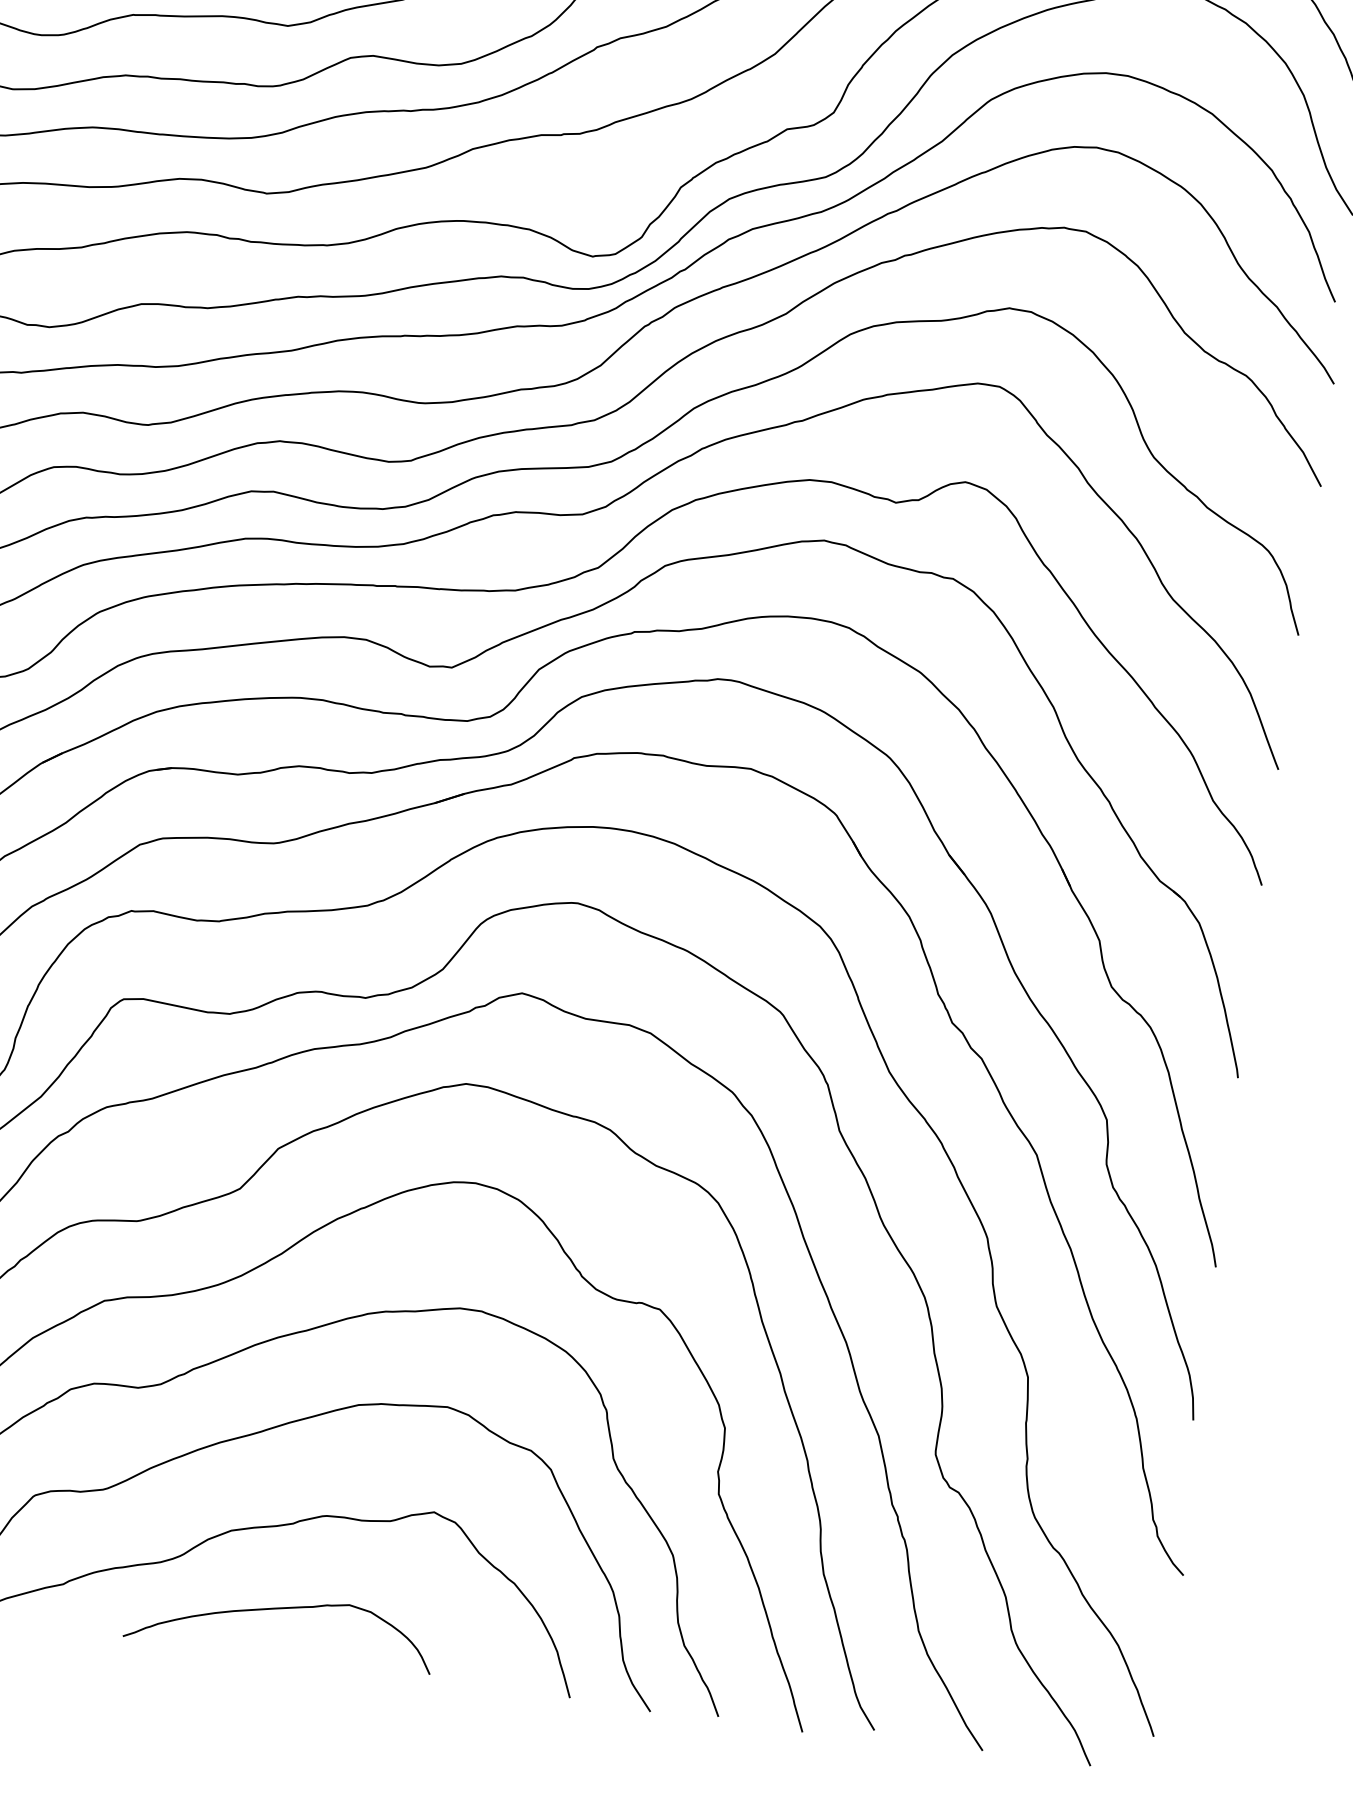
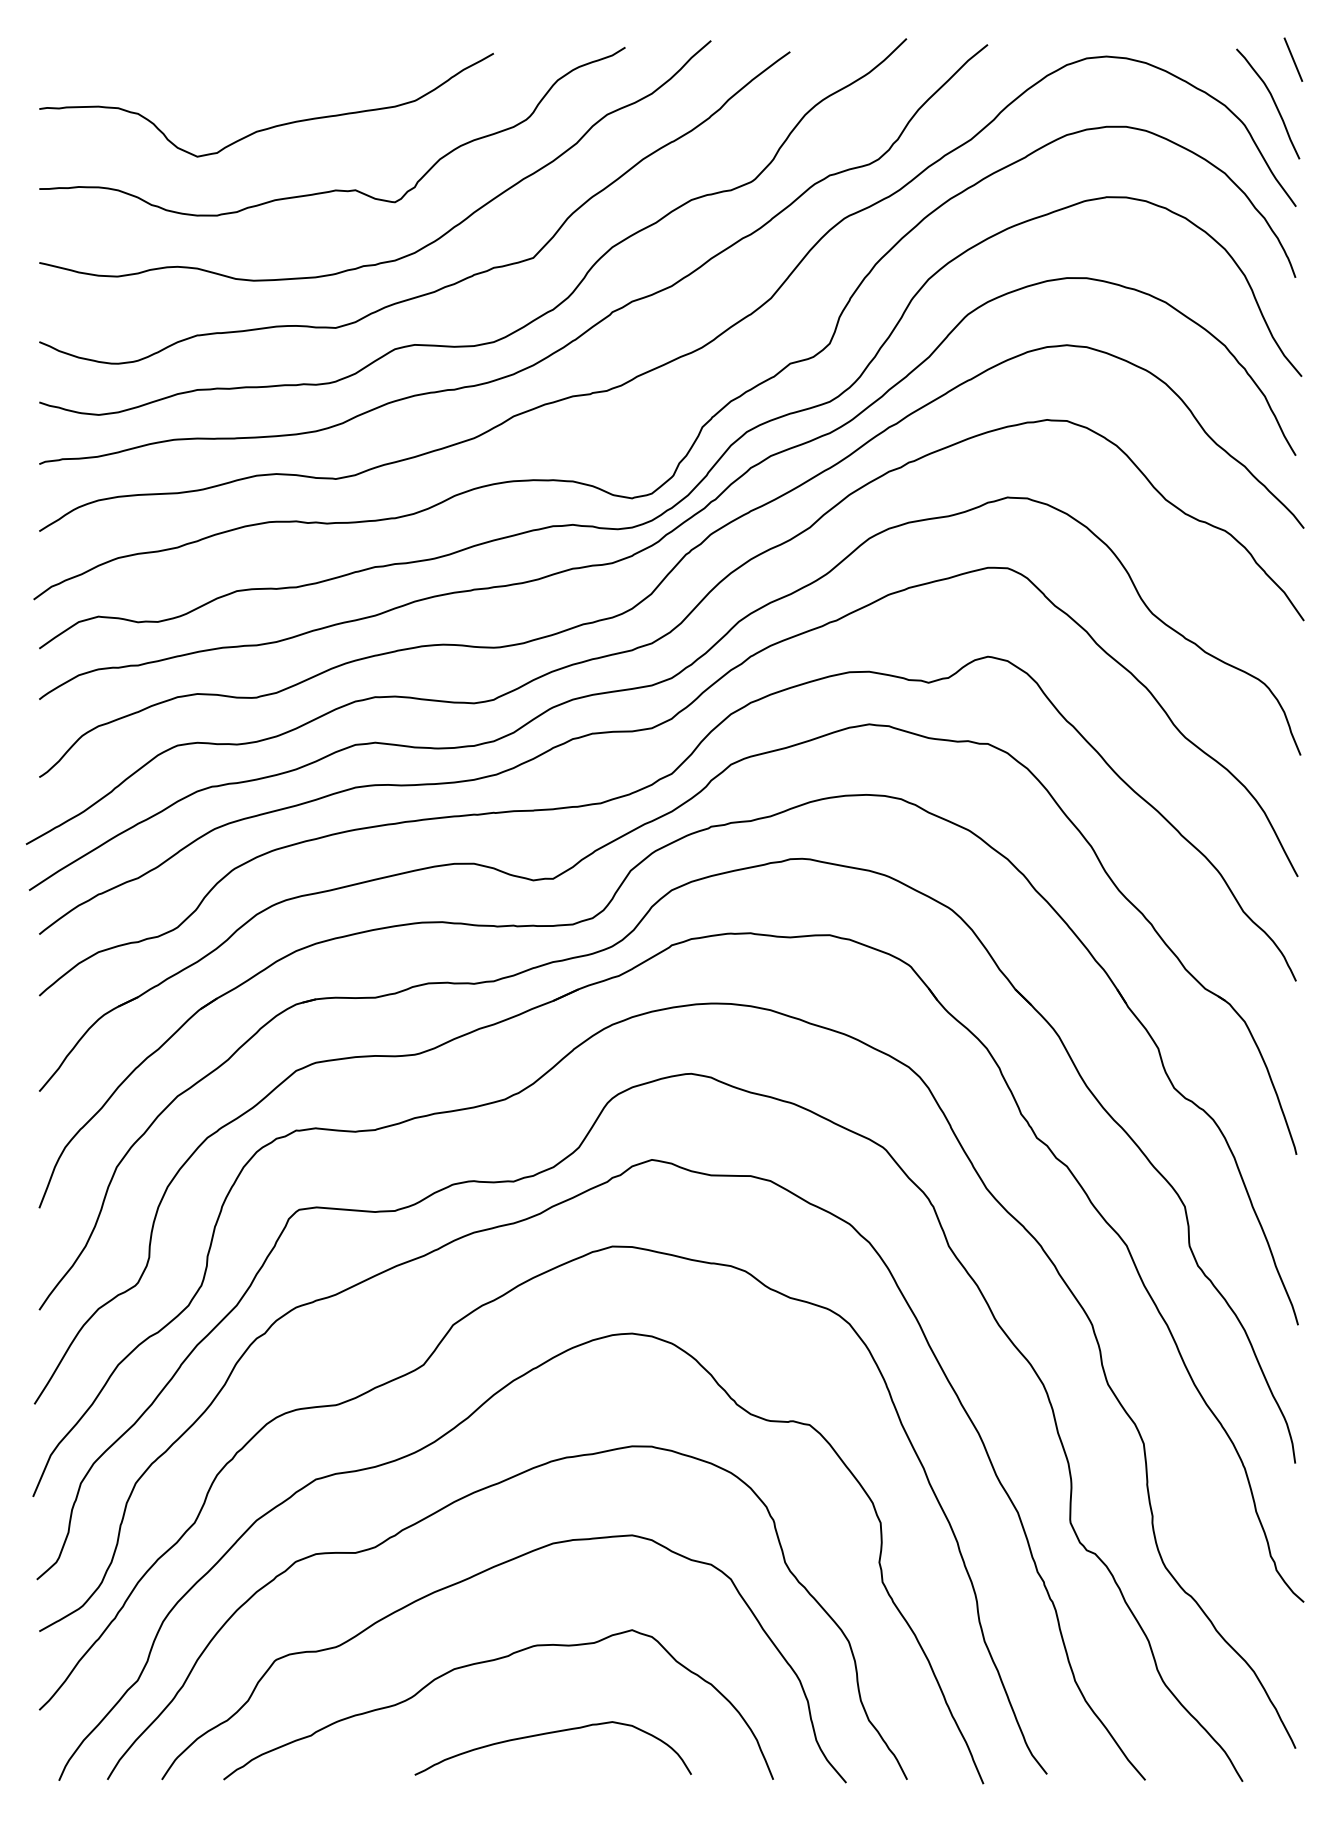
curve: (275, 1609) -> (547, 1734), moved

